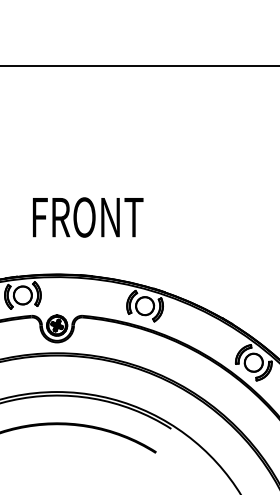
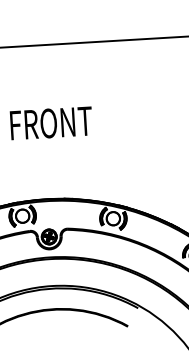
text: (88, 217) -> (51, 123), moved

